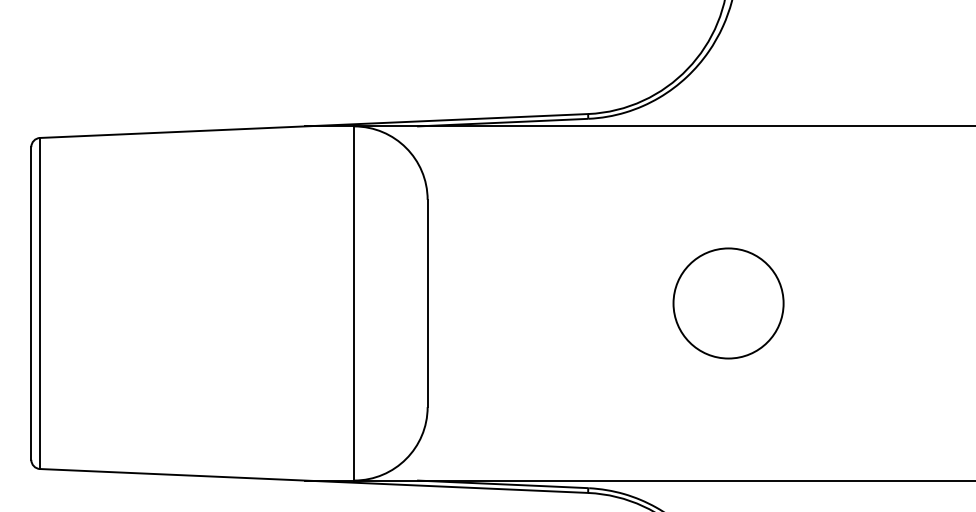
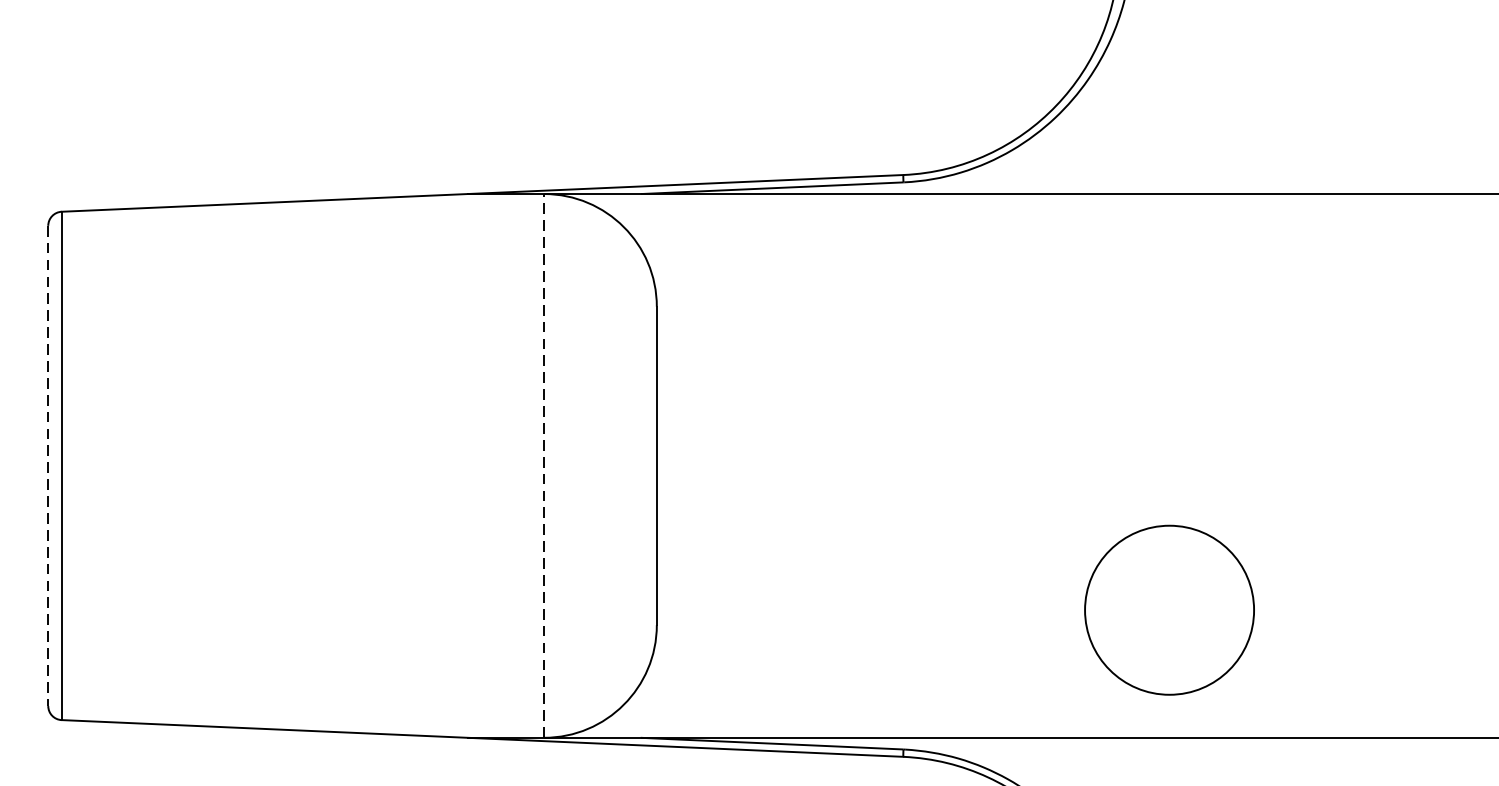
line: (354, 302) -> (544, 464), solid -> dashed
circle: (728, 303) -> (1169, 610), moved
line: (31, 304) -> (48, 467), solid -> dashed

